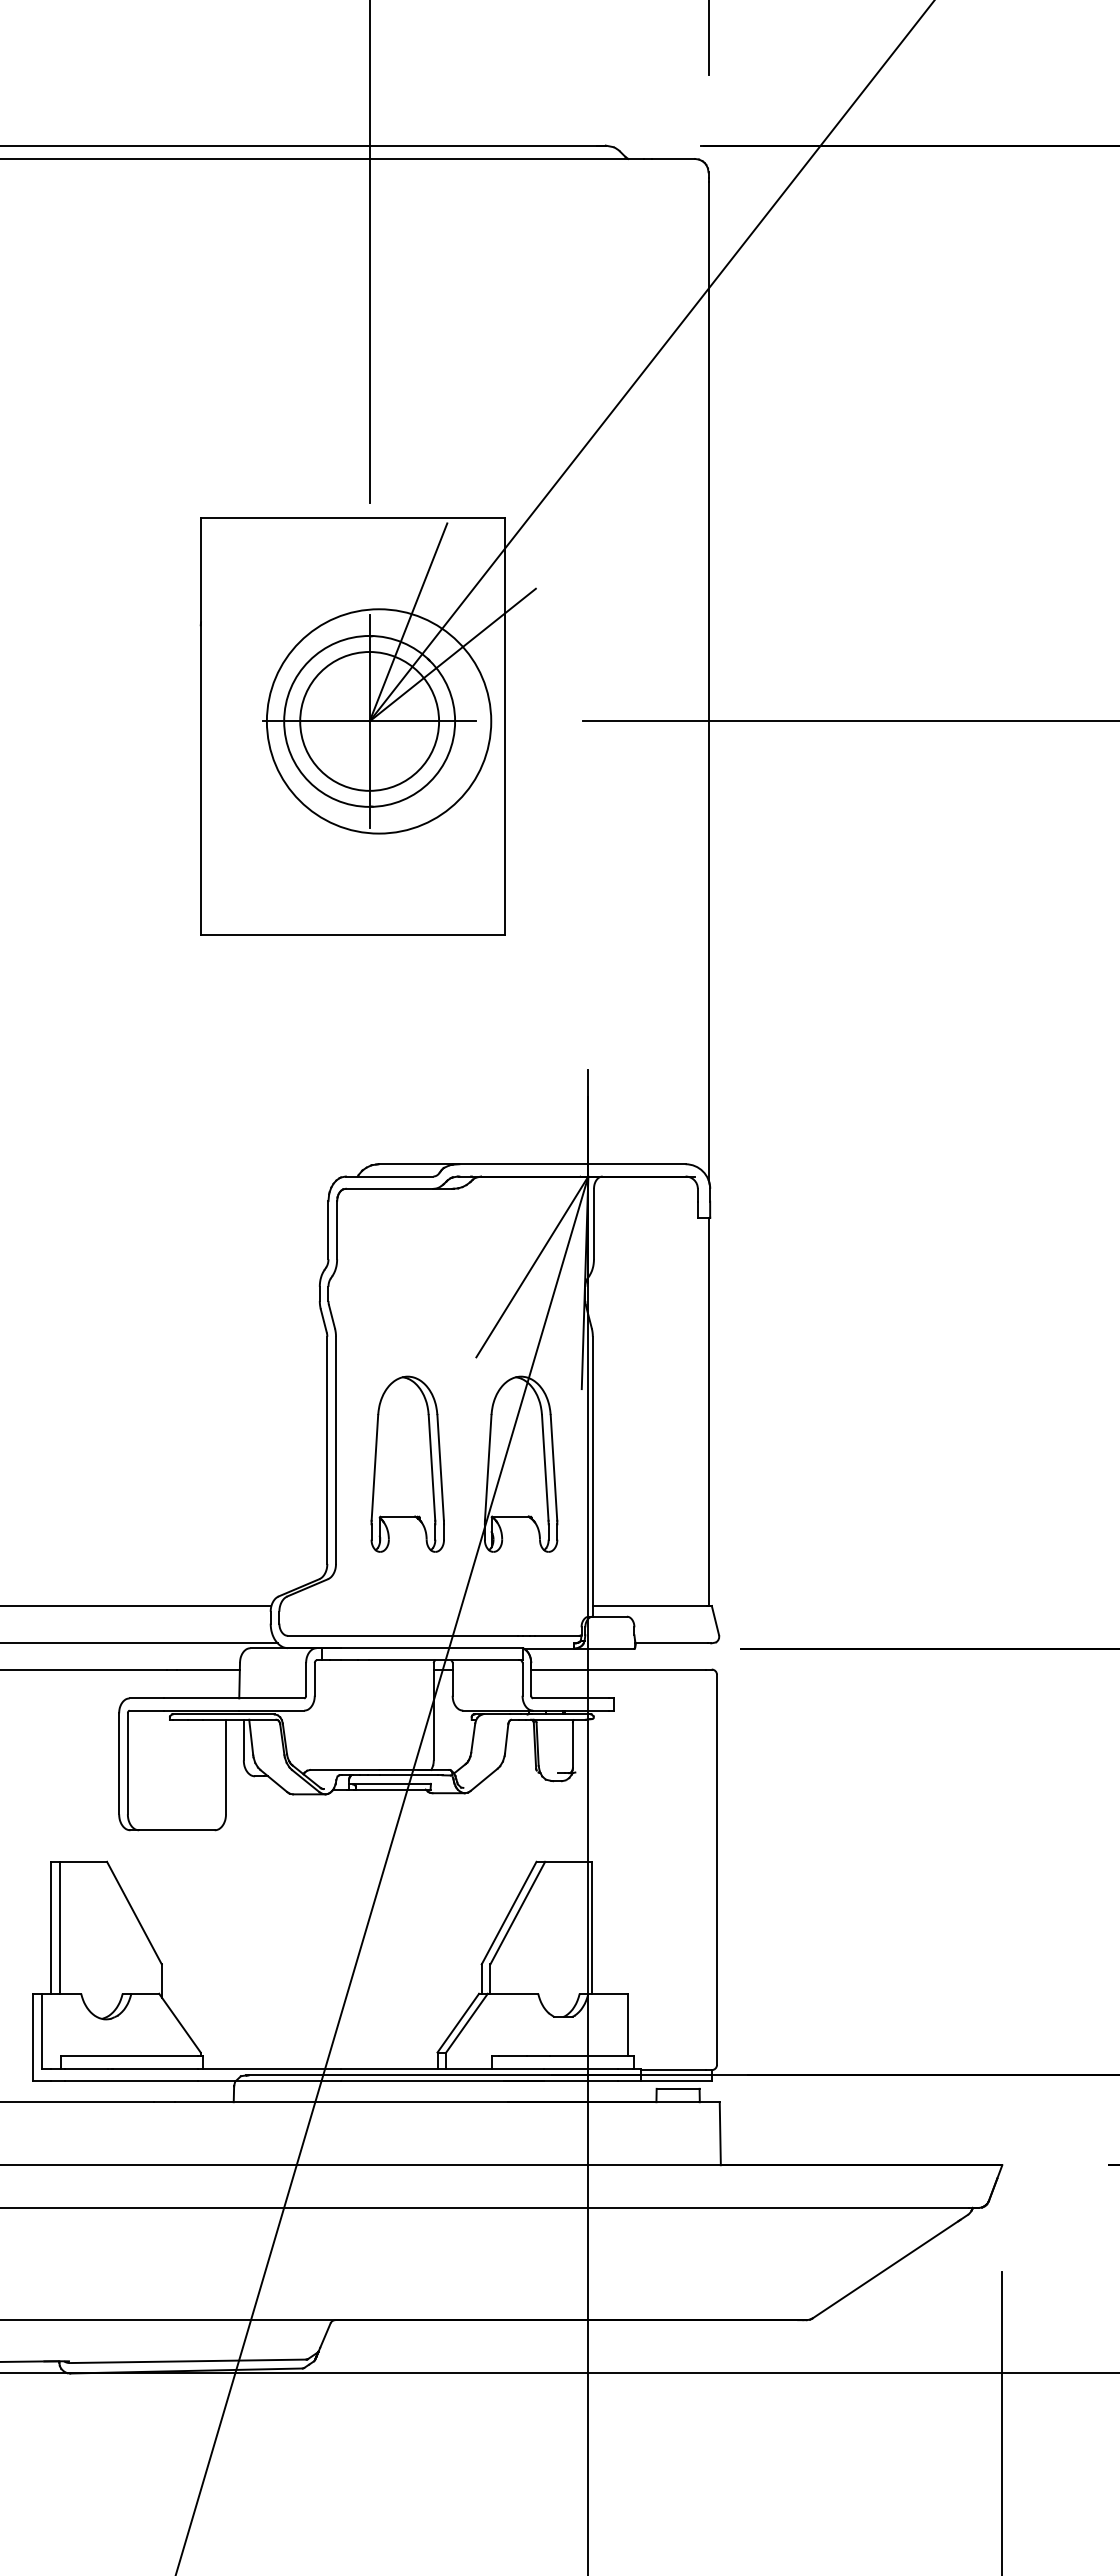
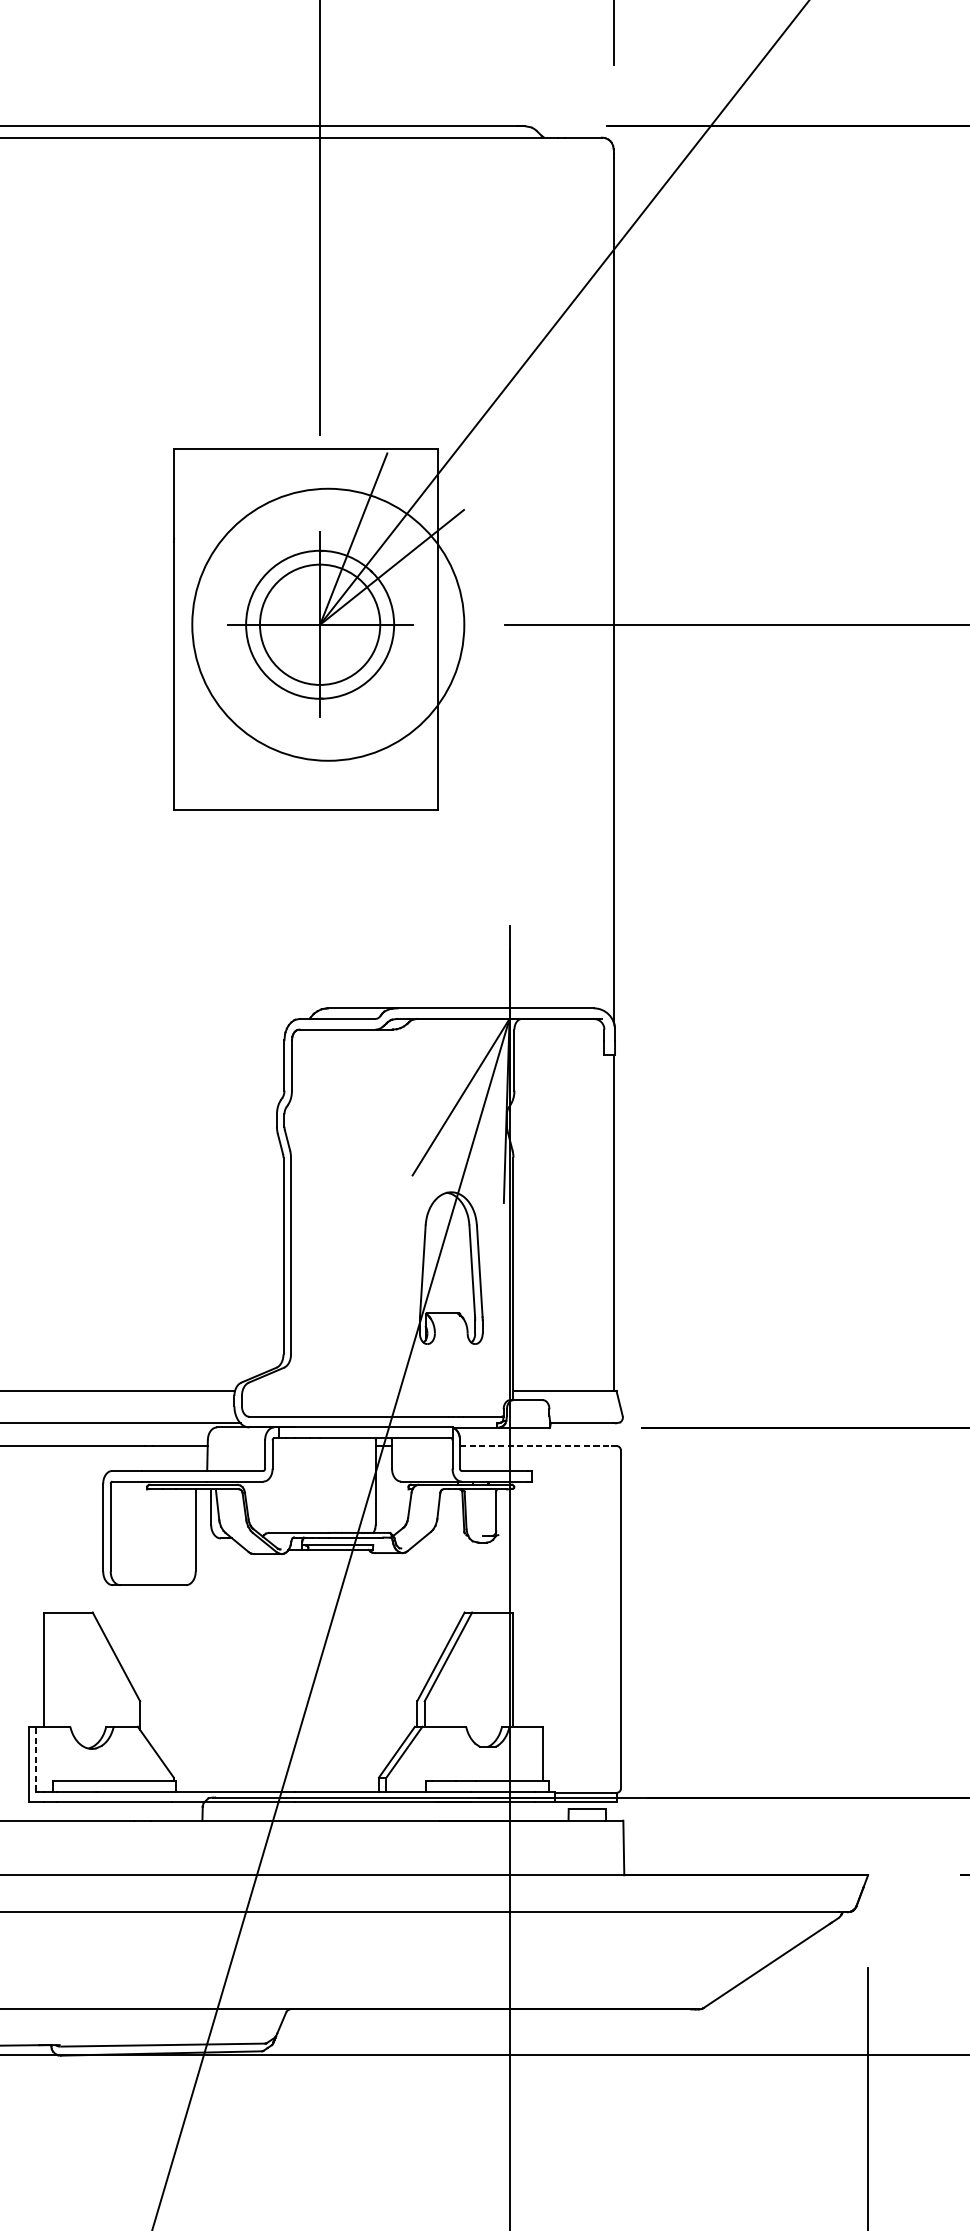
circle: (378, 721) -> (327, 624), size x1.4
part: (407, 1463) -> (352, 1267), removed
line: (618, 1669) -> (535, 1445), solid -> dashed
line: (59, 1927) -> (51, 1669), removed
line: (42, 2030) -> (36, 1758), solid -> dashed

